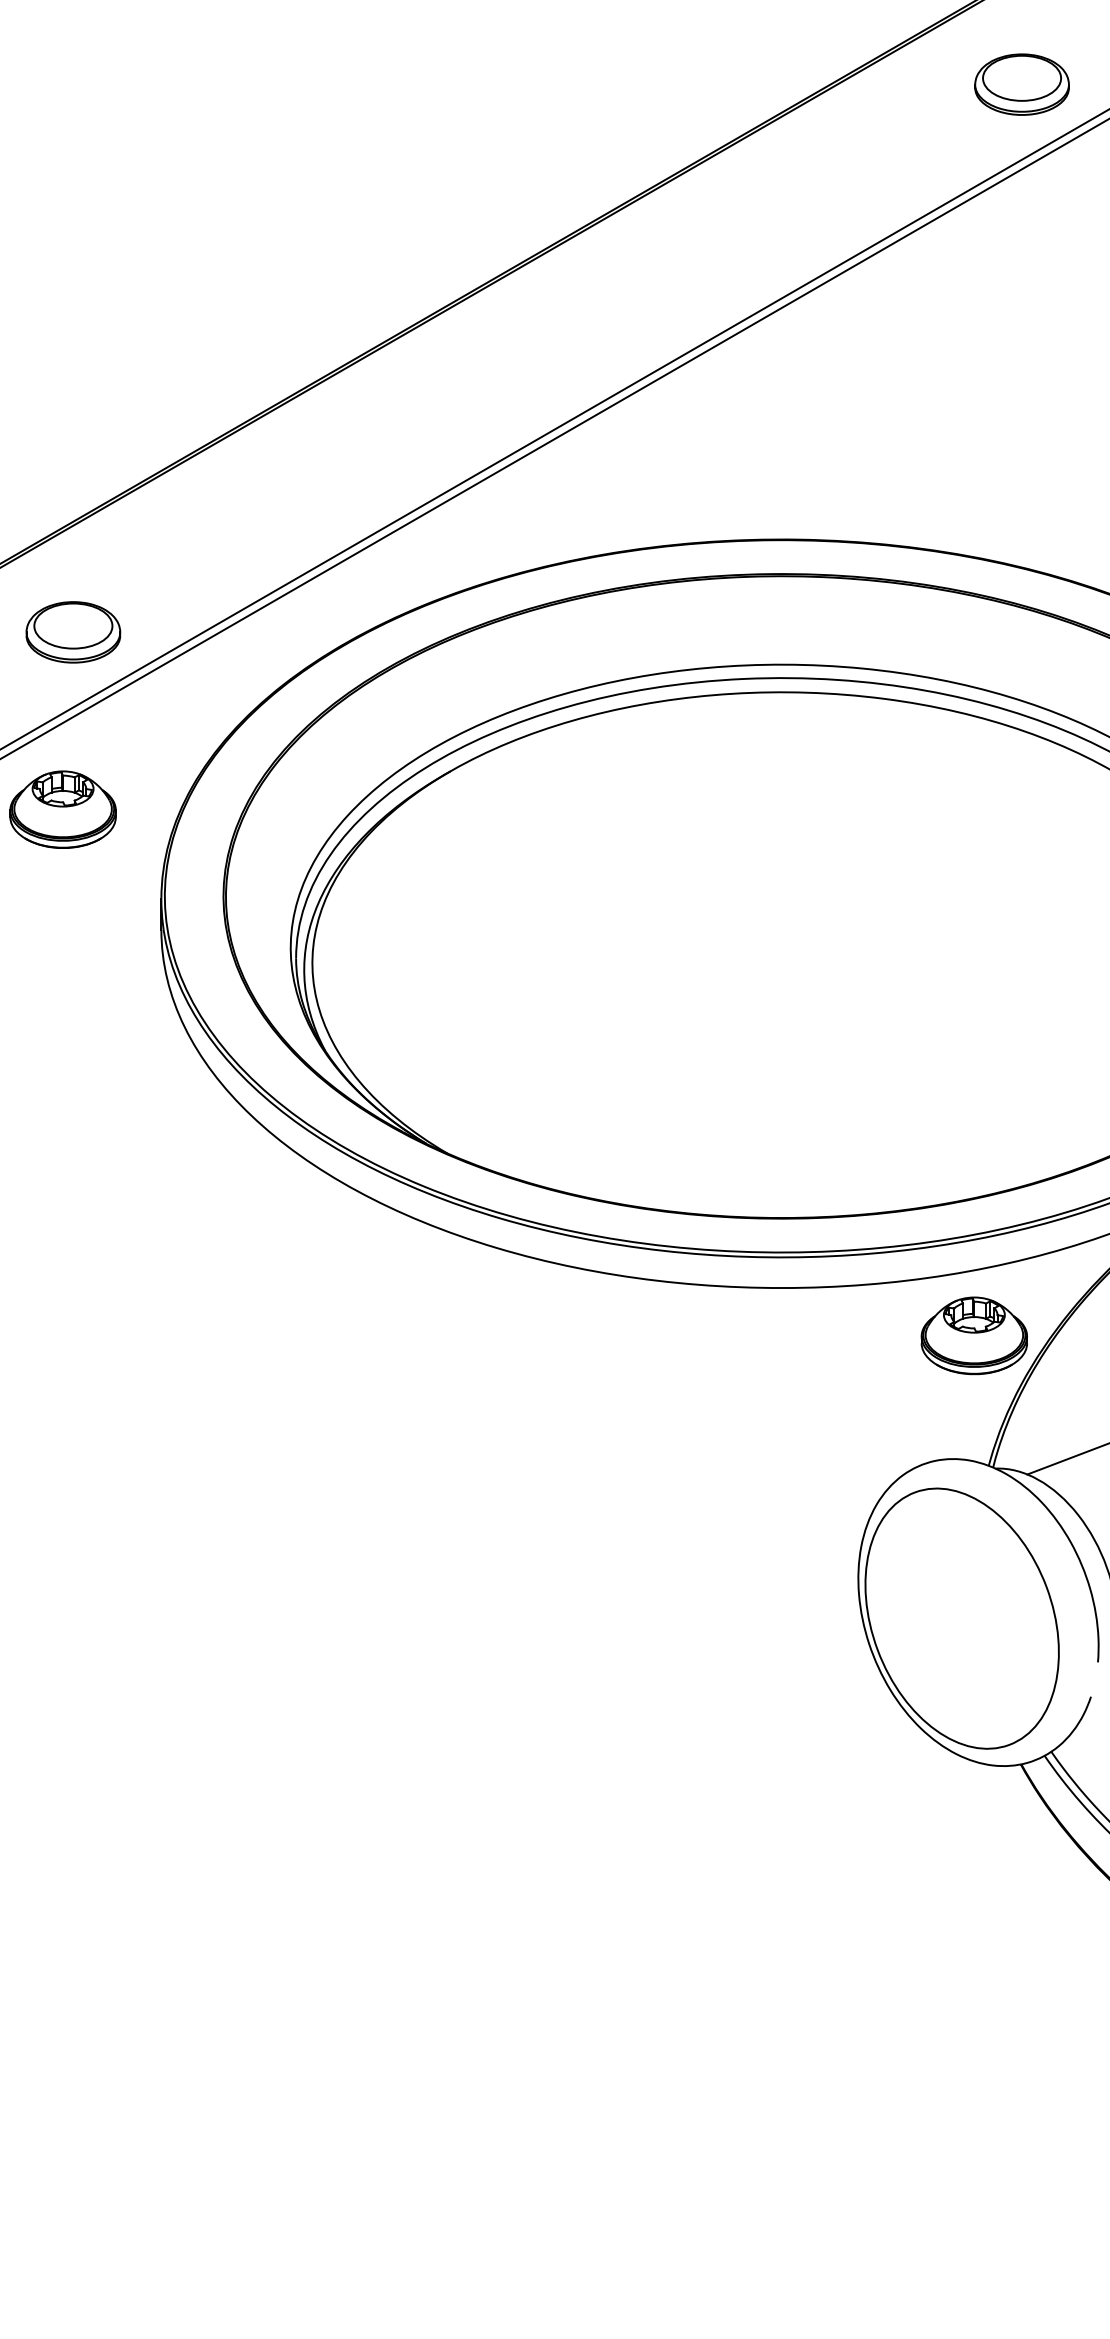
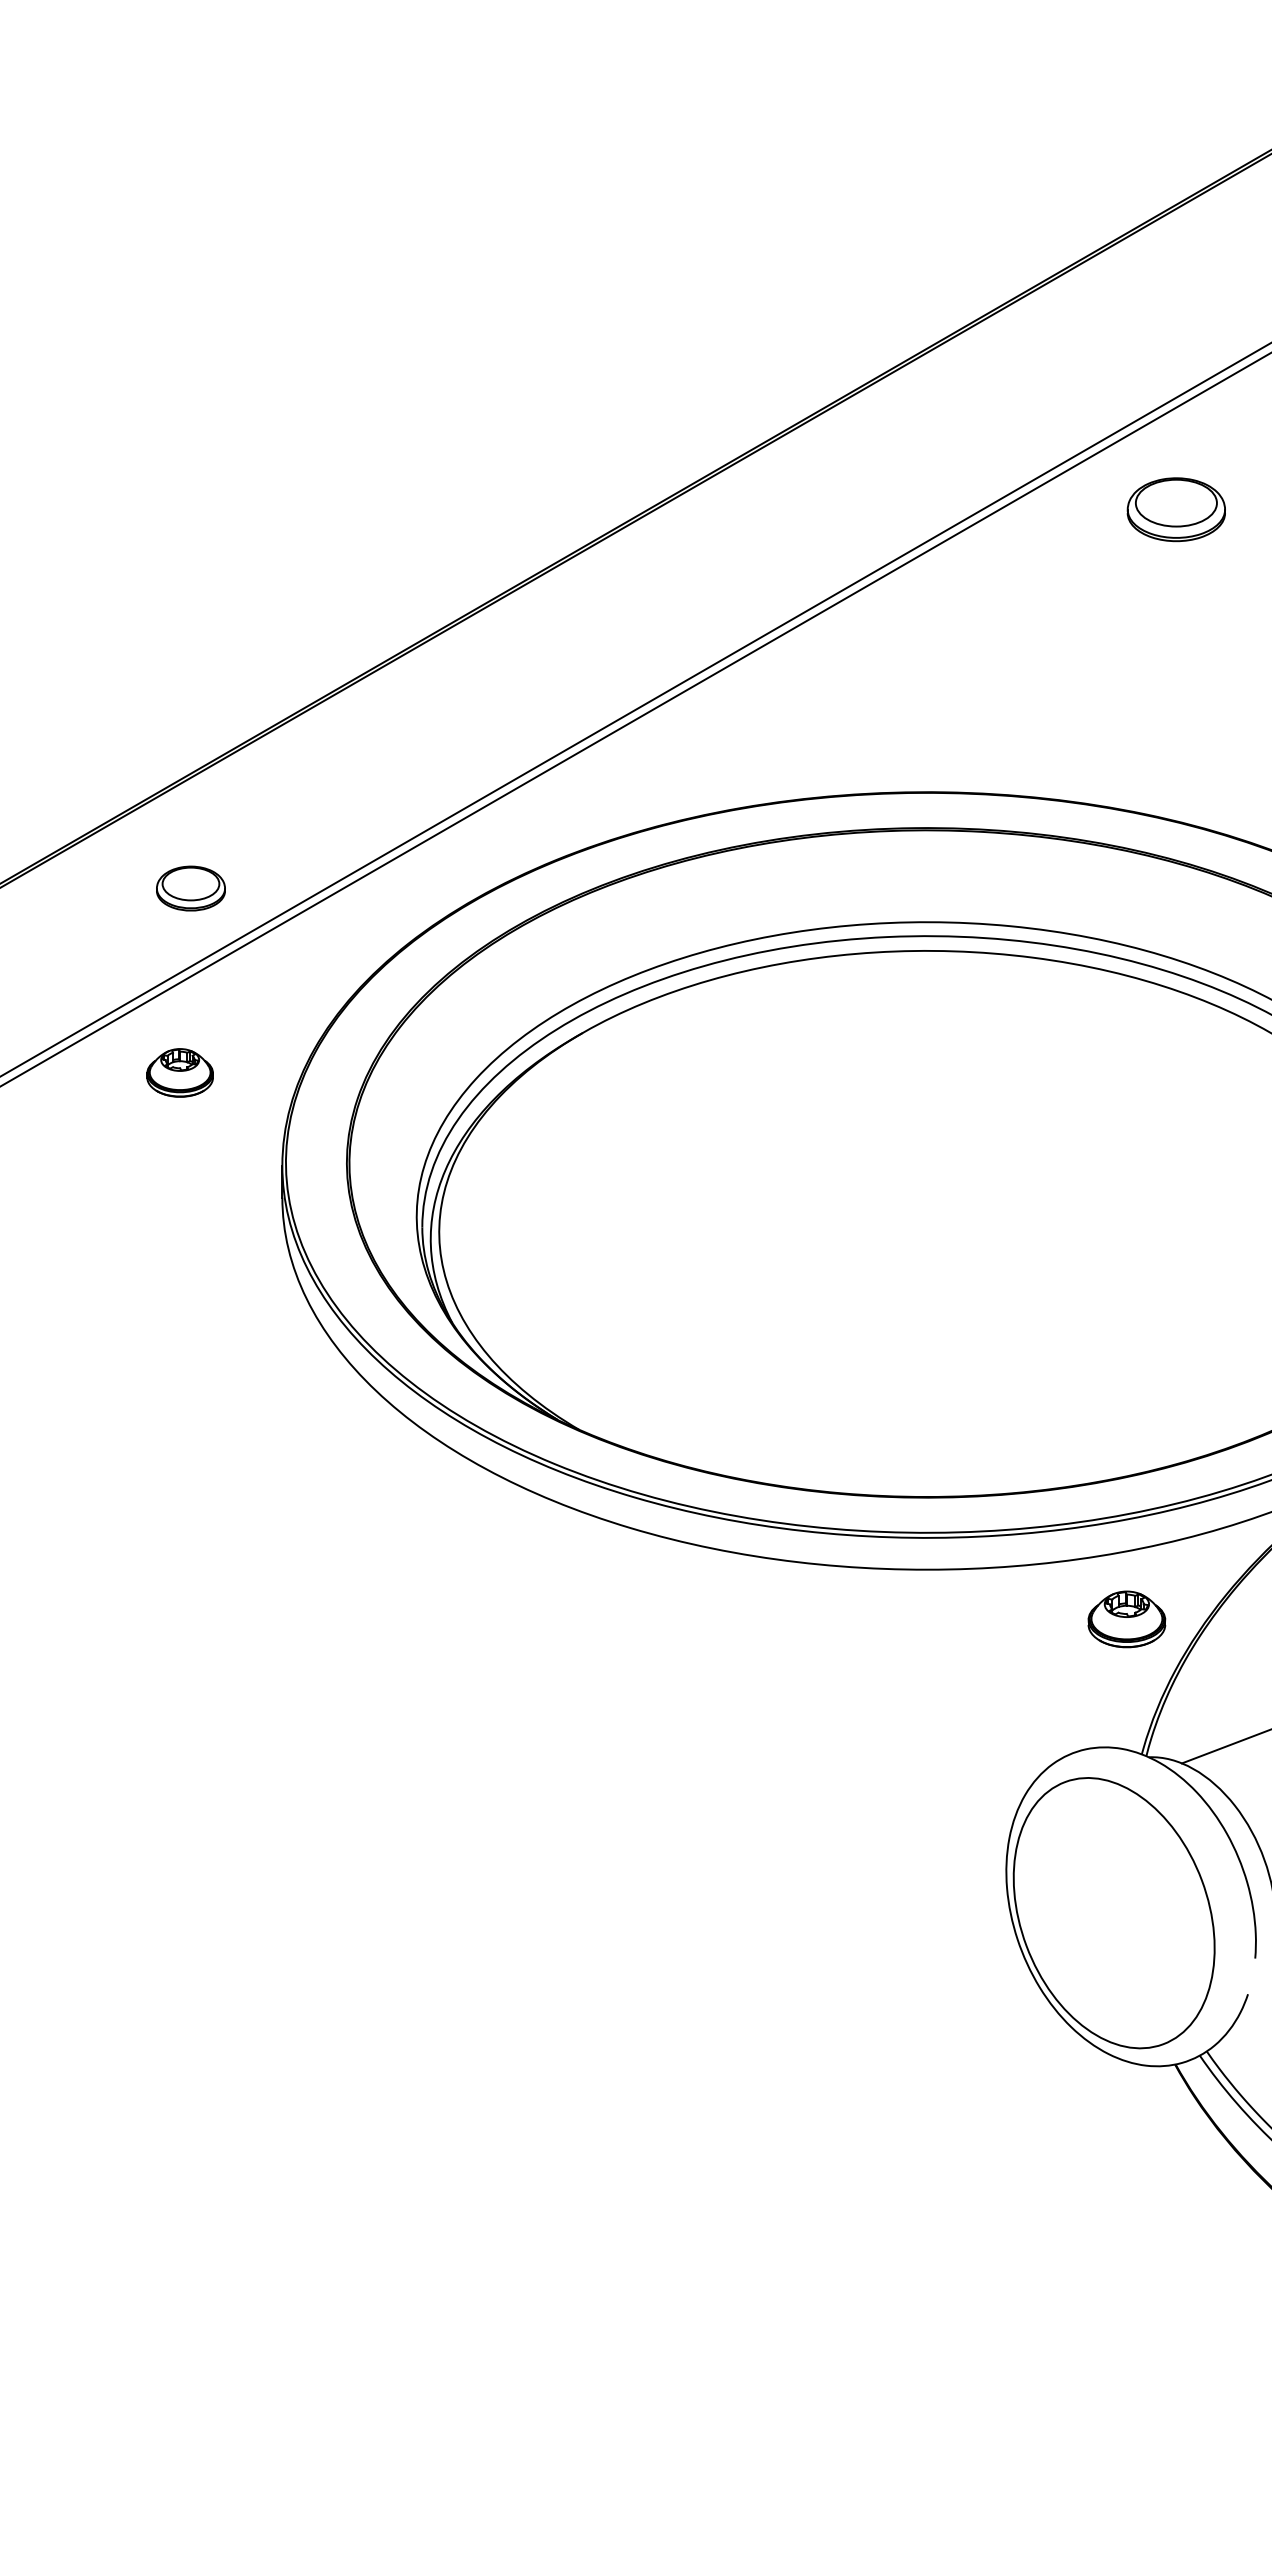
part: (1021, 84) -> (1175, 509), moved
part: (72, 632) -> (190, 888), size x0.7
part: (62, 809) -> (179, 1072), size x0.6
part: (974, 1335) -> (1126, 1619), size x0.7

